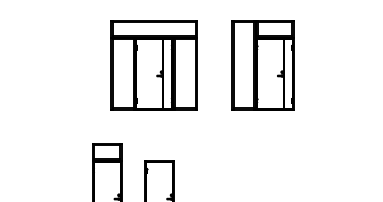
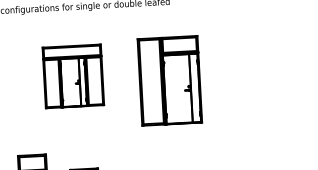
part: (153, 65) -> (72, 76), size x0.7
part: (262, 65) -> (169, 81), moved

